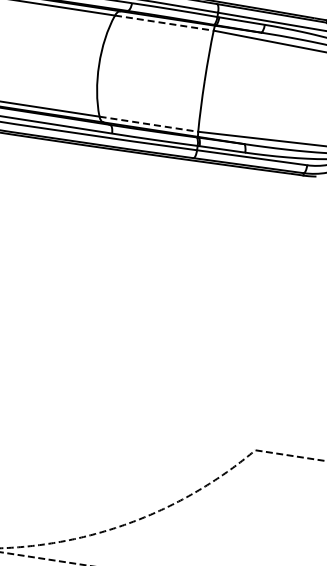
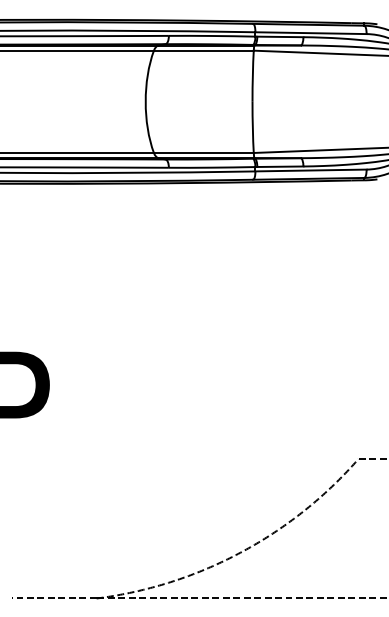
line: (164, 22) -> (203, 50), dashed -> solid
line: (148, 123) -> (203, 152), dashed -> solid

